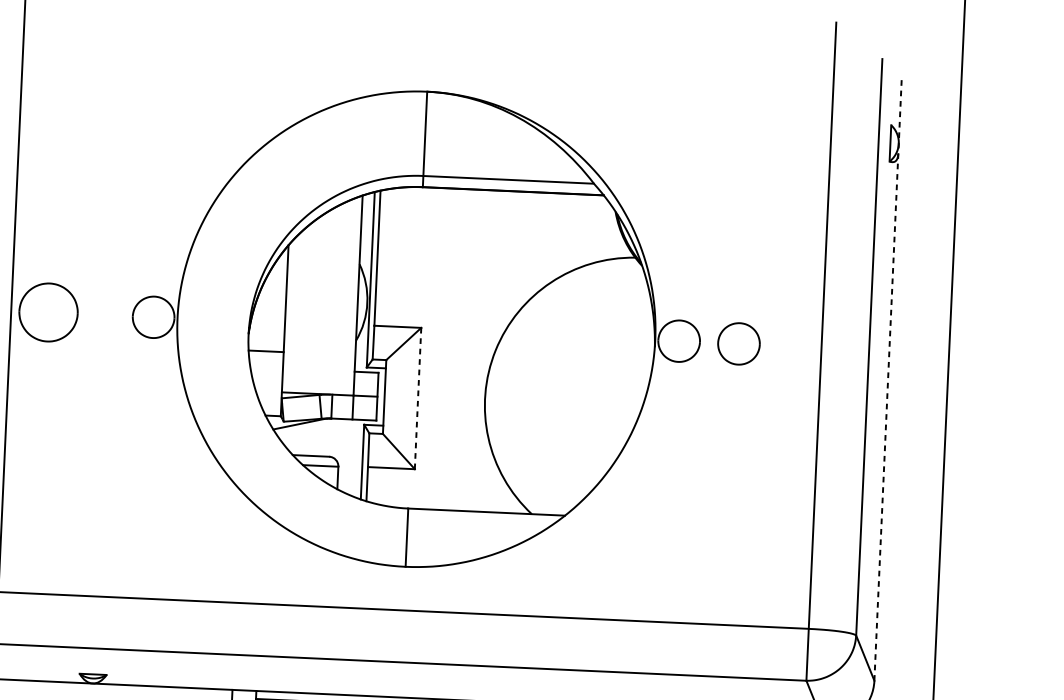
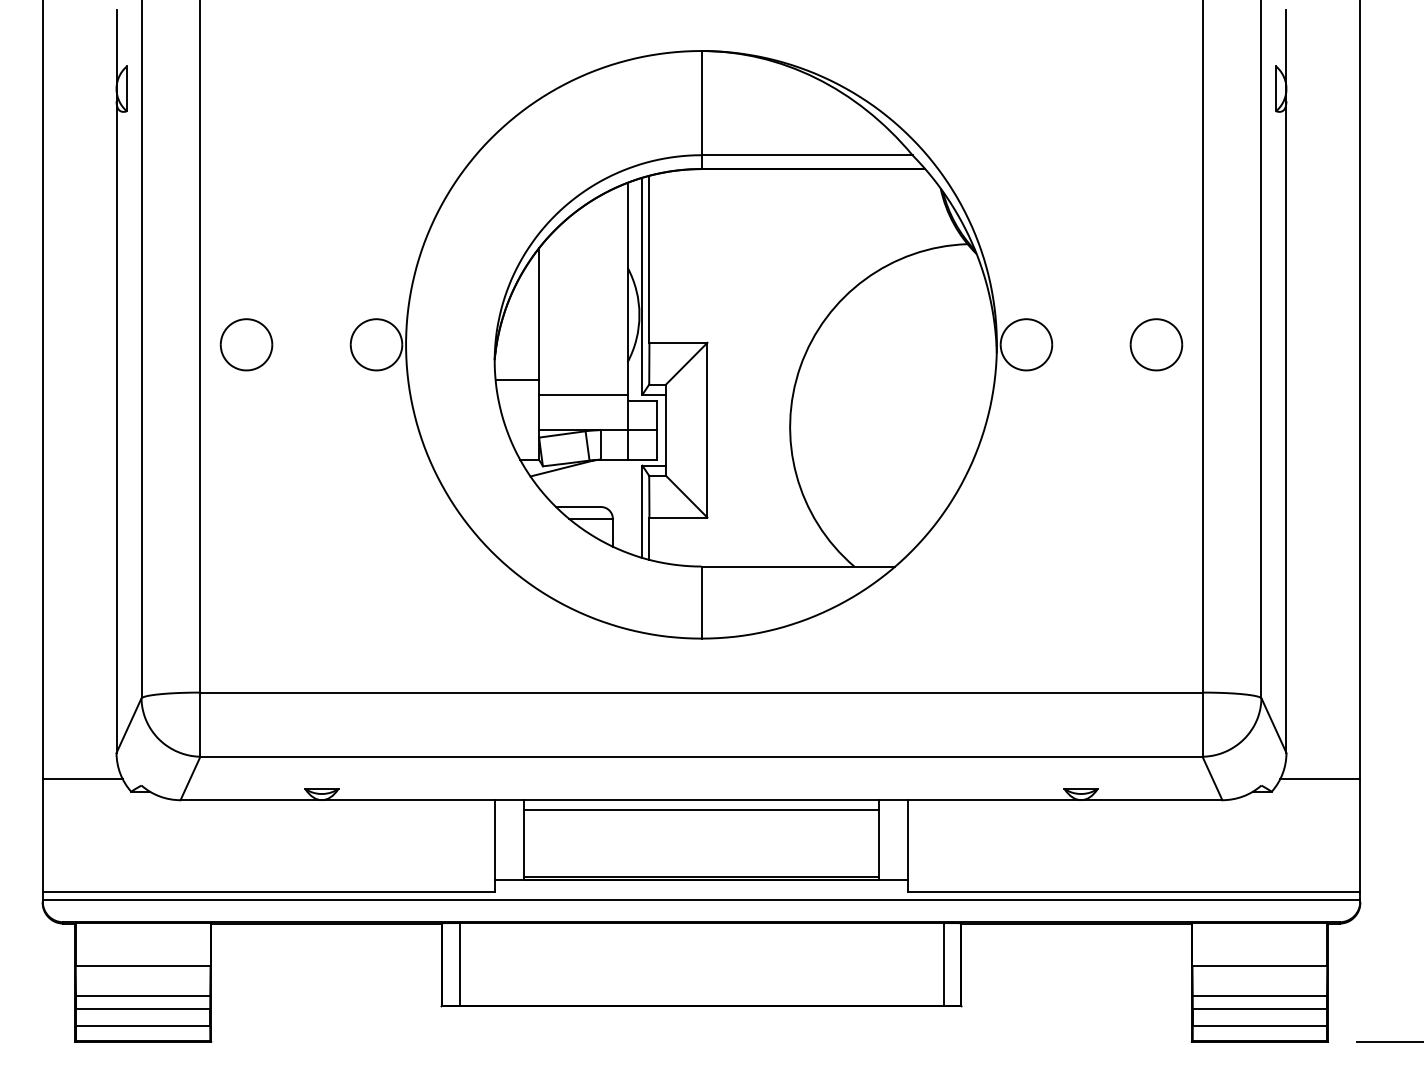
part: (48, 312) -> (246, 344), size x0.71
part: (739, 343) -> (1156, 344), moved
line: (319, 365) -> (583, 394), added
line: (888, 380) -> (1286, 381), dashed -> solid
line: (418, 397) -> (707, 429), dashed -> solid

